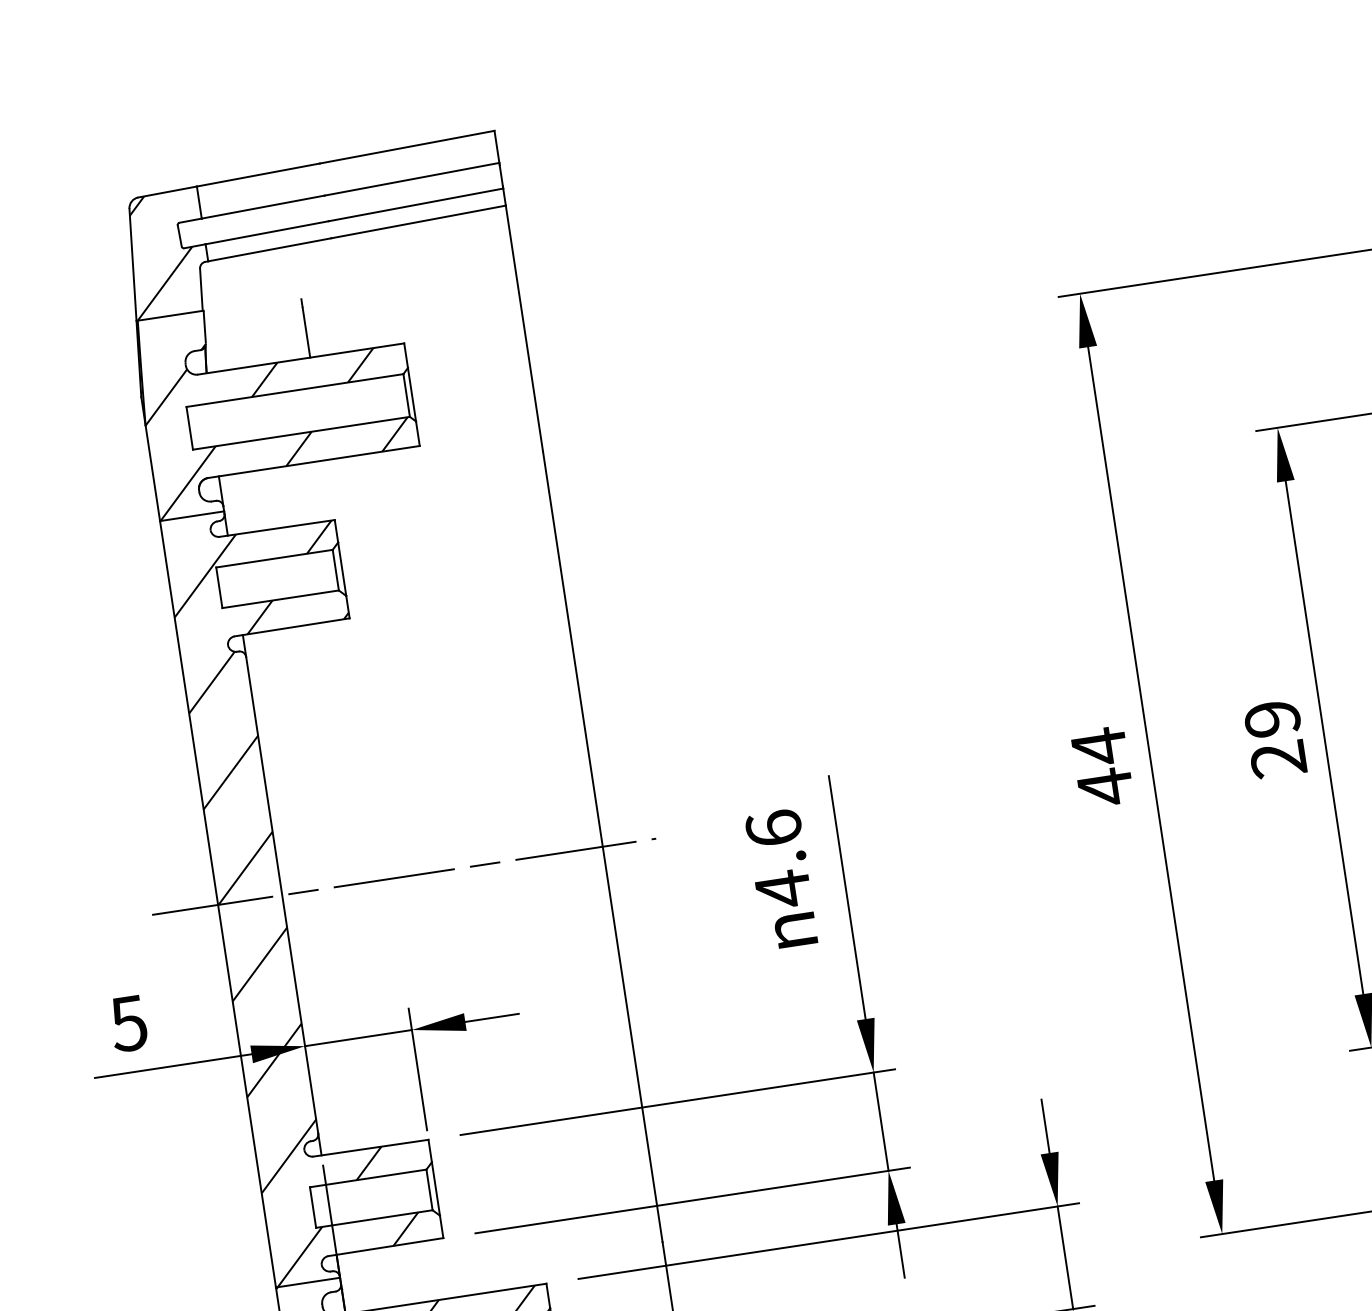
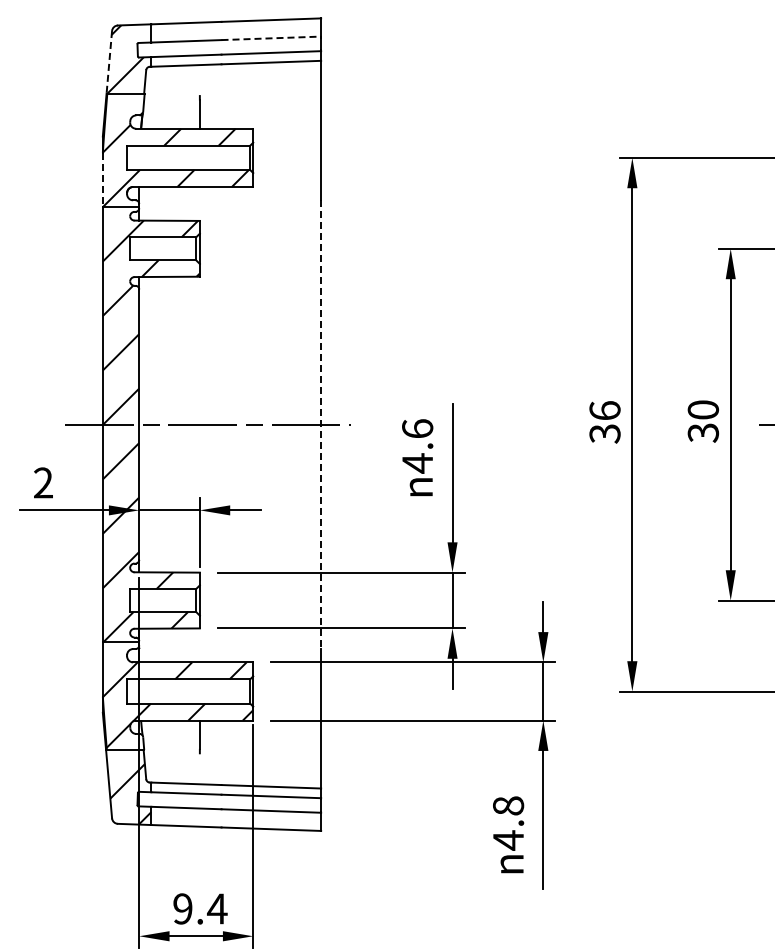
line: (412, 179) -> (271, 38), solid -> dashed
line: (133, 264) -> (109, 62), solid -> dashed
line: (152, 474) -> (102, 180), solid -> dashed
text: (1275, 739) -> (703, 421), 29 -> 30
text: (1101, 767) -> (604, 422), 44 -> 36
line: (603, 848) -> (321, 425), solid -> dashed
text: (127, 1022) -> (42, 482), 5 -> 2

